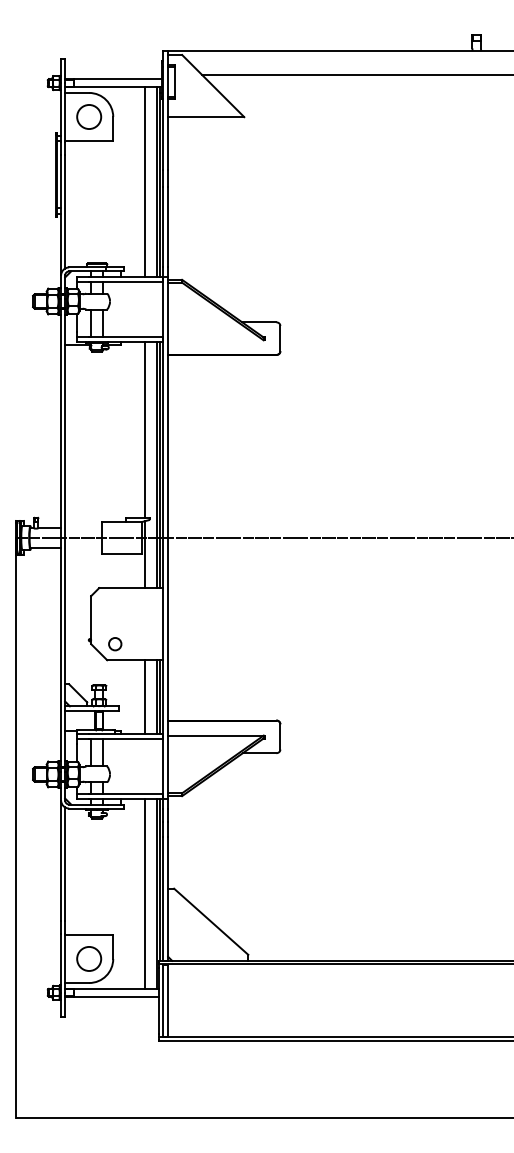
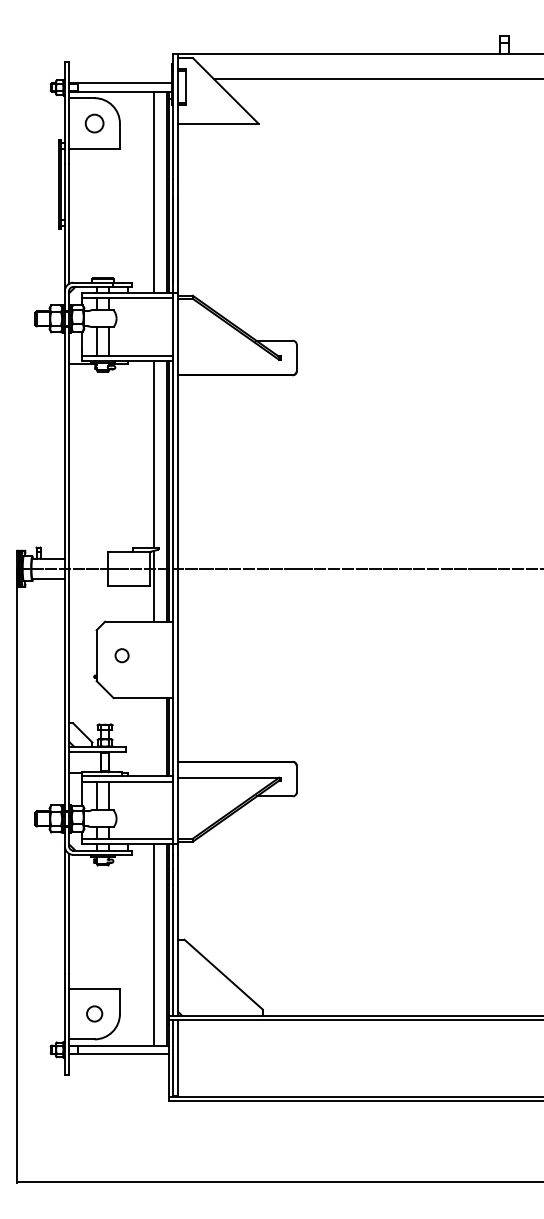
circle: (89, 116) -> (94, 123), size x0.7
circle: (115, 644) -> (122, 656), moved
line: (145, 697) -> (154, 737), removed
circle: (89, 958) -> (94, 1013), size x0.6

